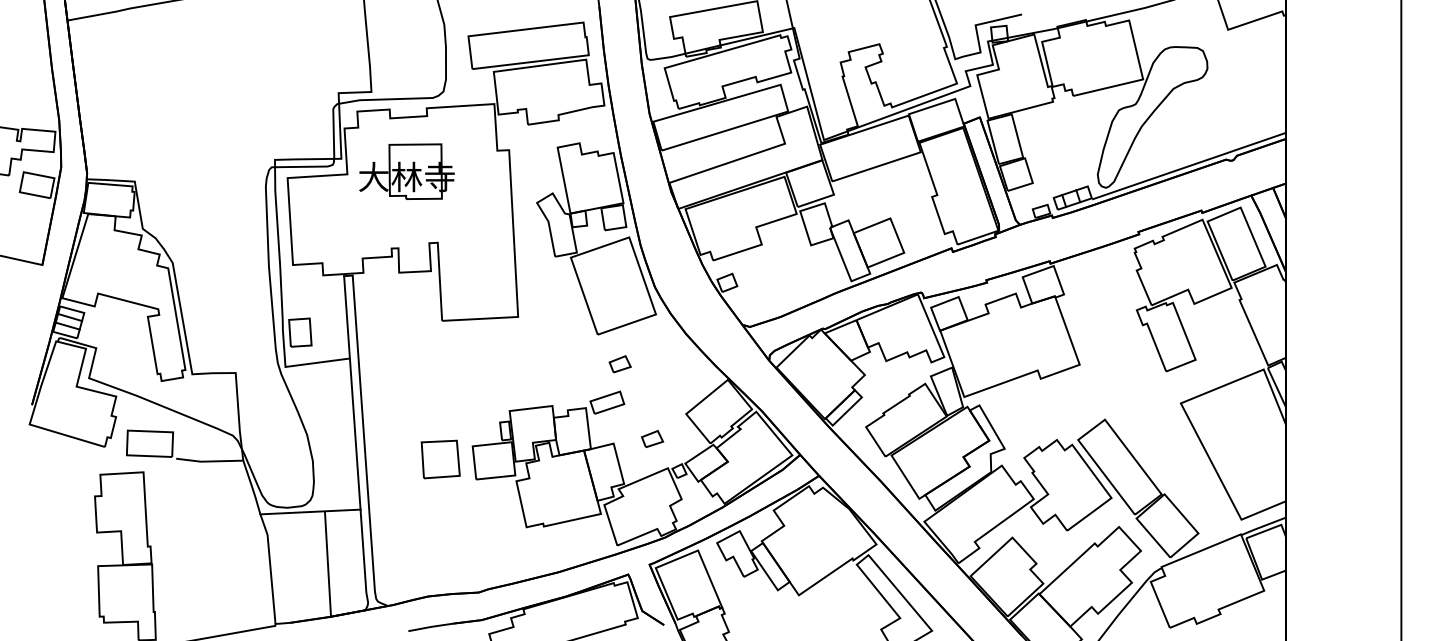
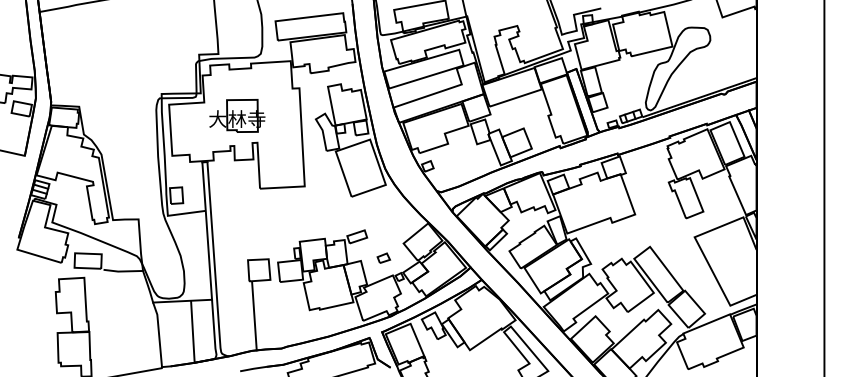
part: (407, 170) -> (237, 115), moved
part: (619, 362) -> (364, 213), removed
line: (432, 538) -> (254, 316), added

